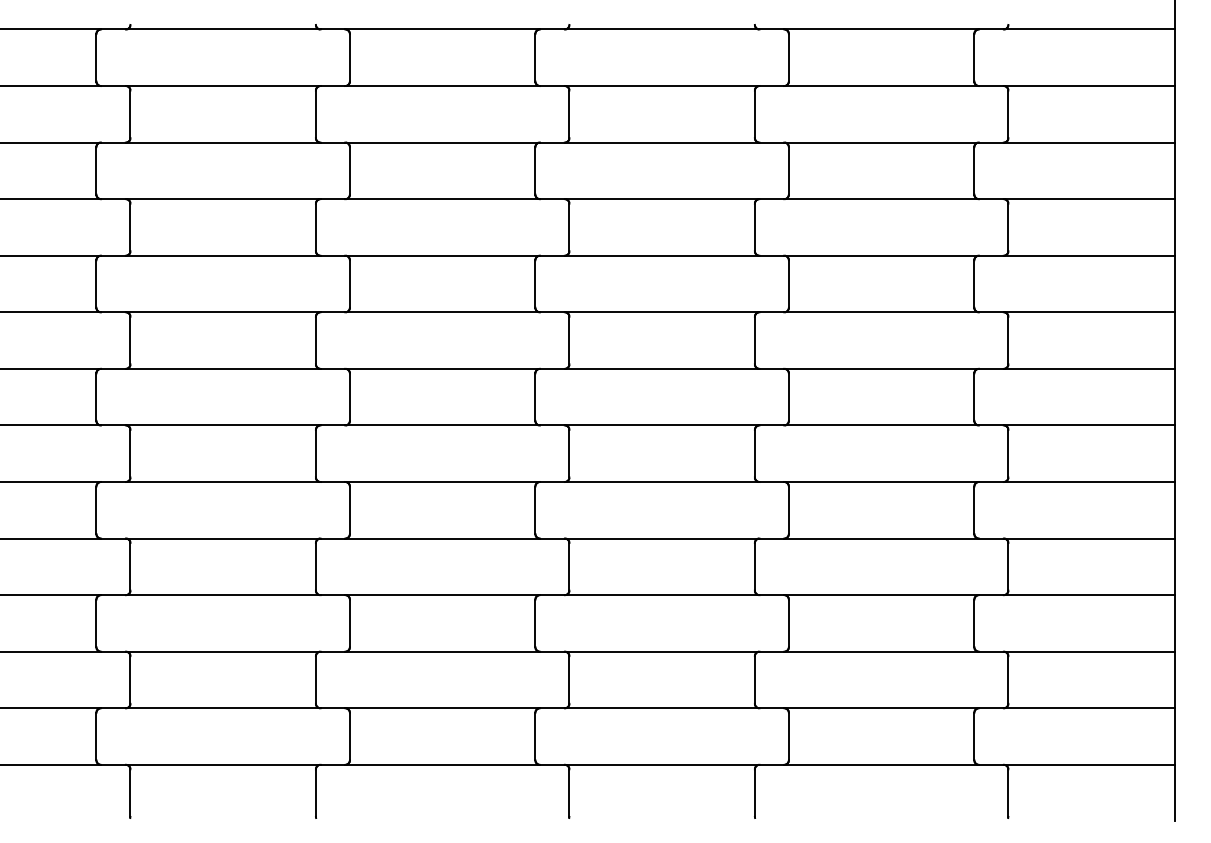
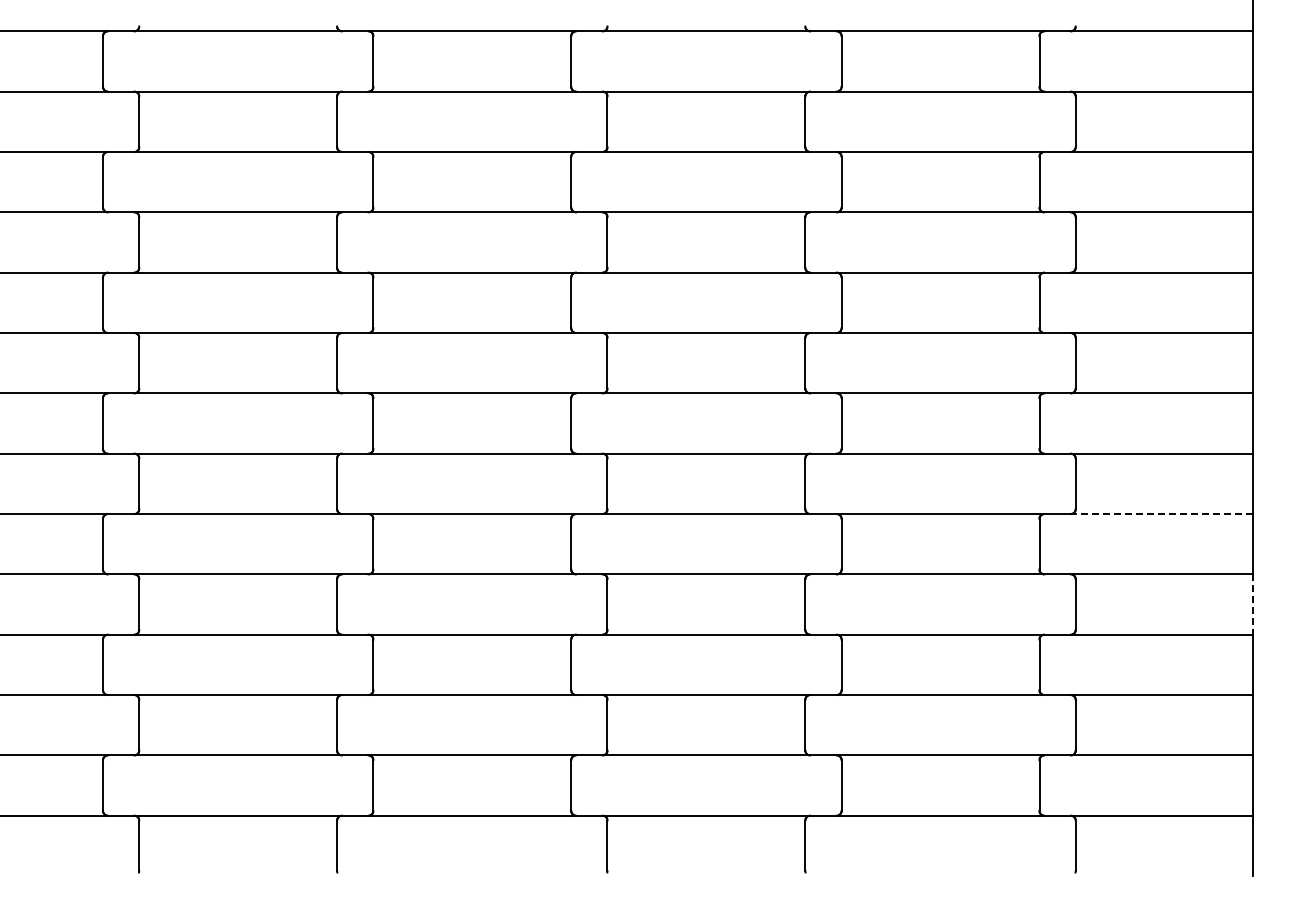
line: (1088, 482) -> (1161, 514), solid -> dashed
line: (1175, 567) -> (1253, 605), solid -> dashed

